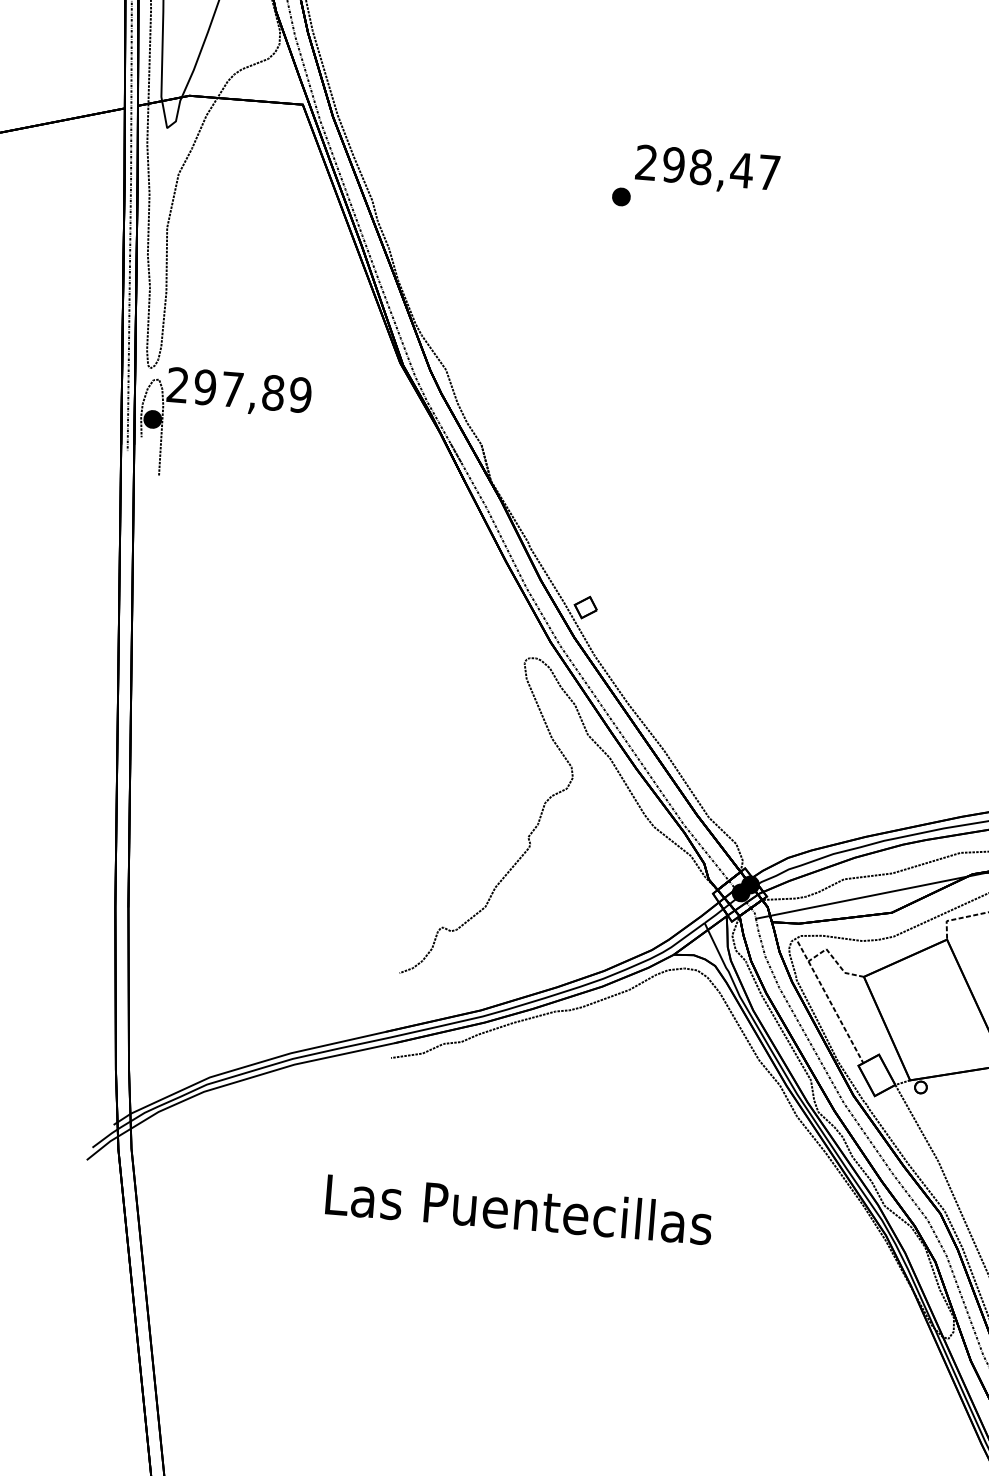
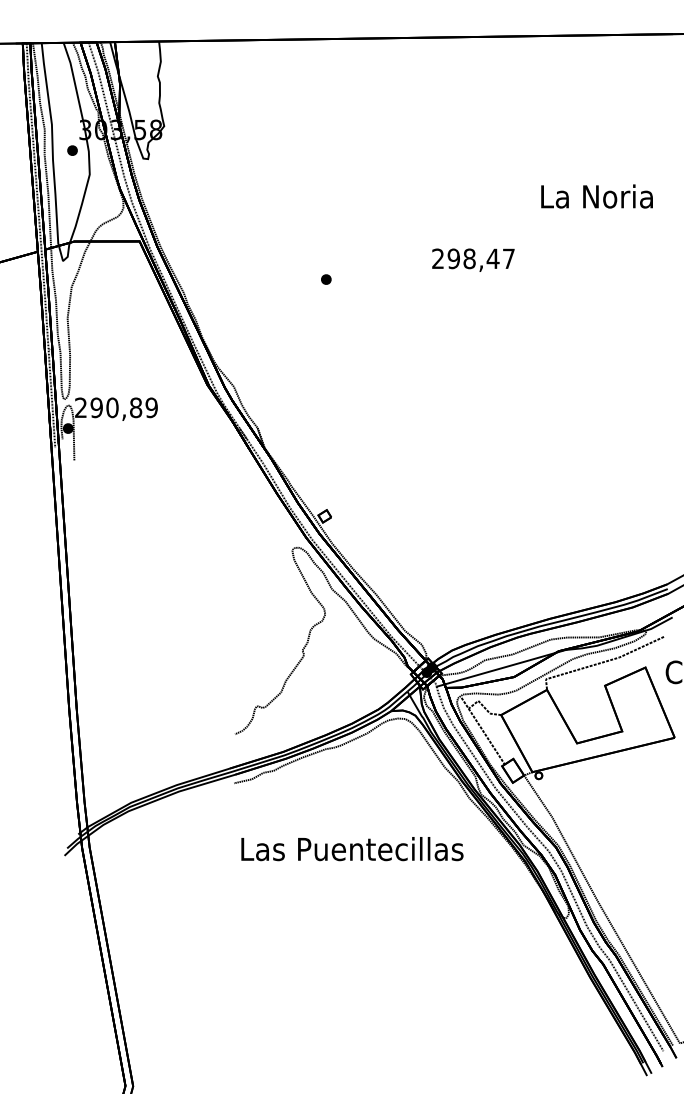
text: (707, 168) -> (473, 259), moved
text: (232, 389) -> (112, 407), 297,89 -> 290,89
text: (519, 1210) -> (352, 849), moved

